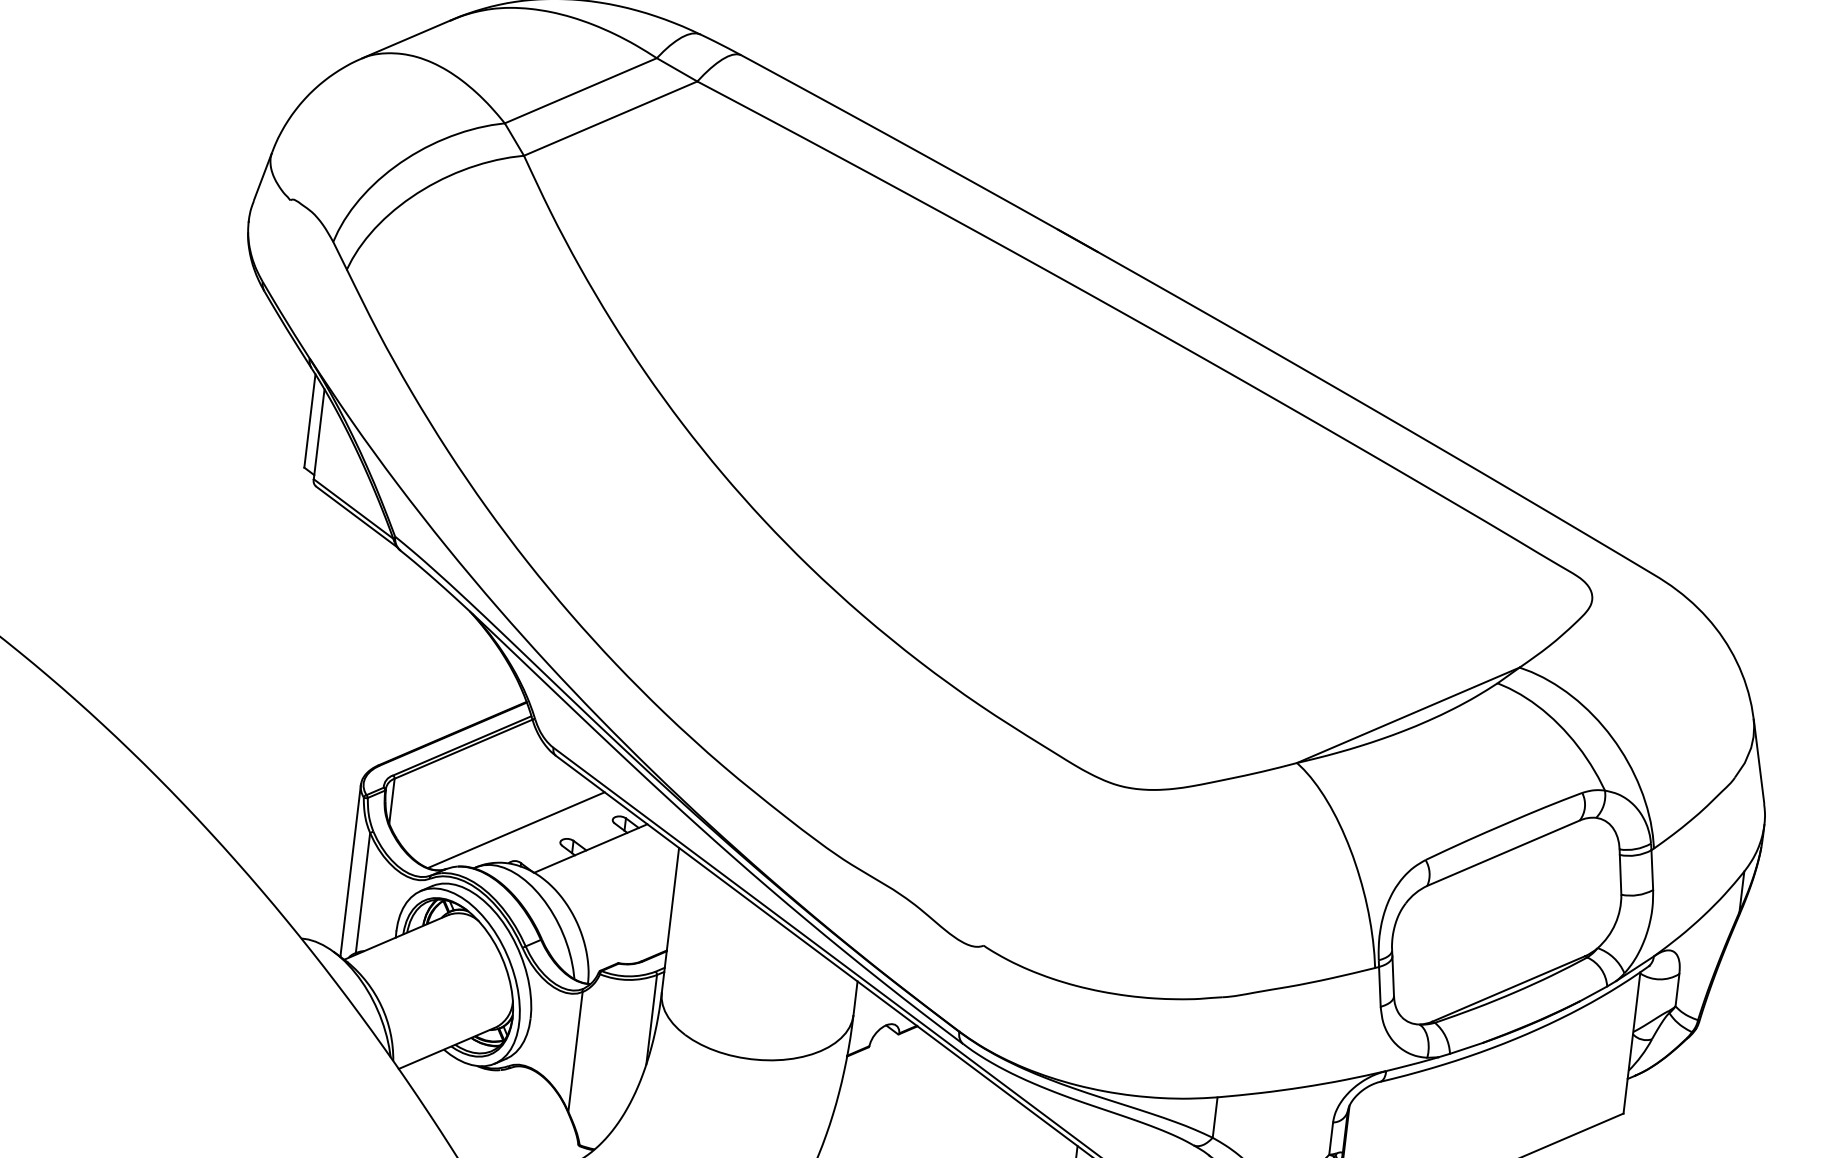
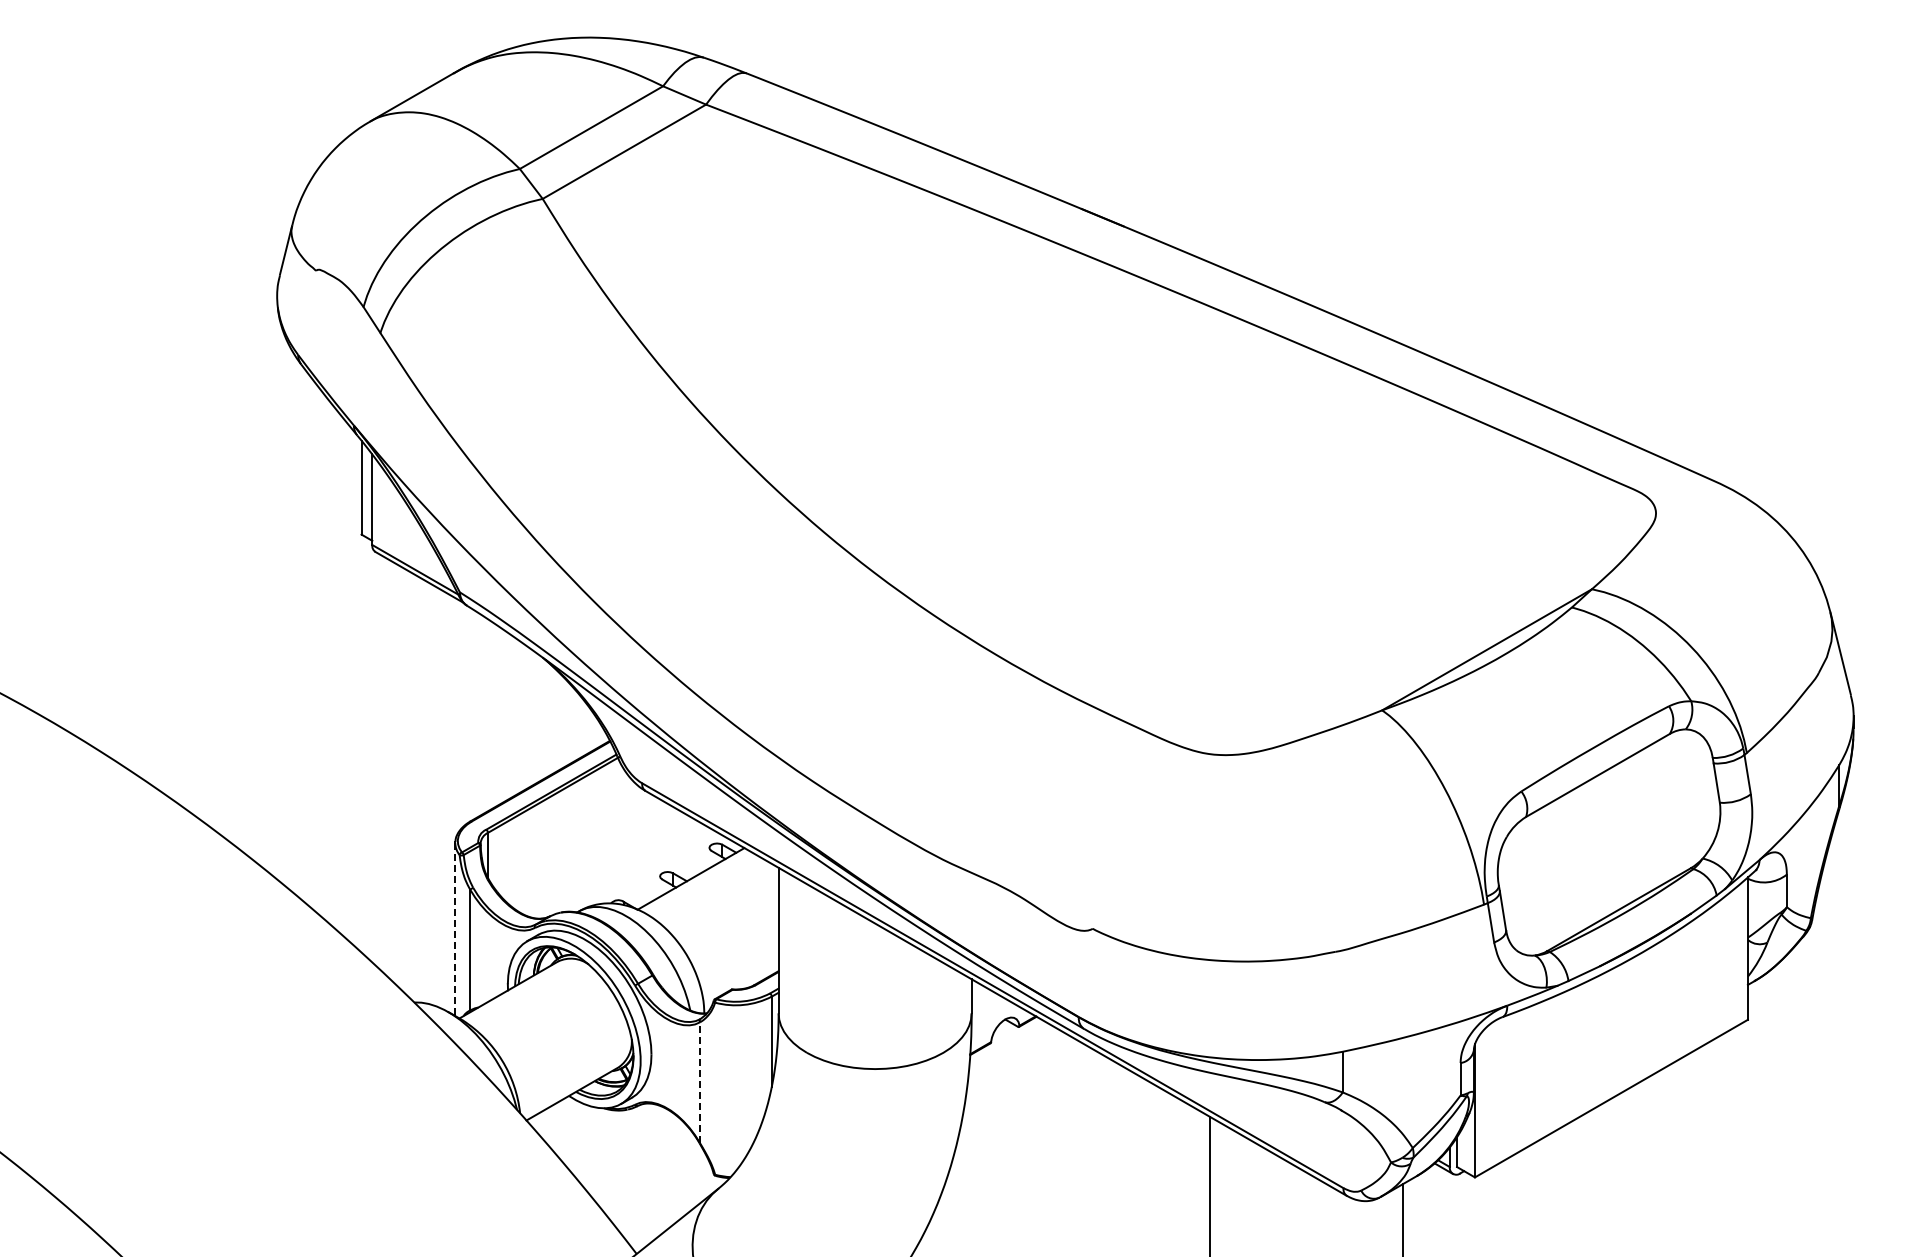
line: (515, 830) -> (614, 869), removed
line: (350, 870) -> (455, 929), solid -> dashed
line: (576, 1051) -> (700, 1082), solid -> dashed

